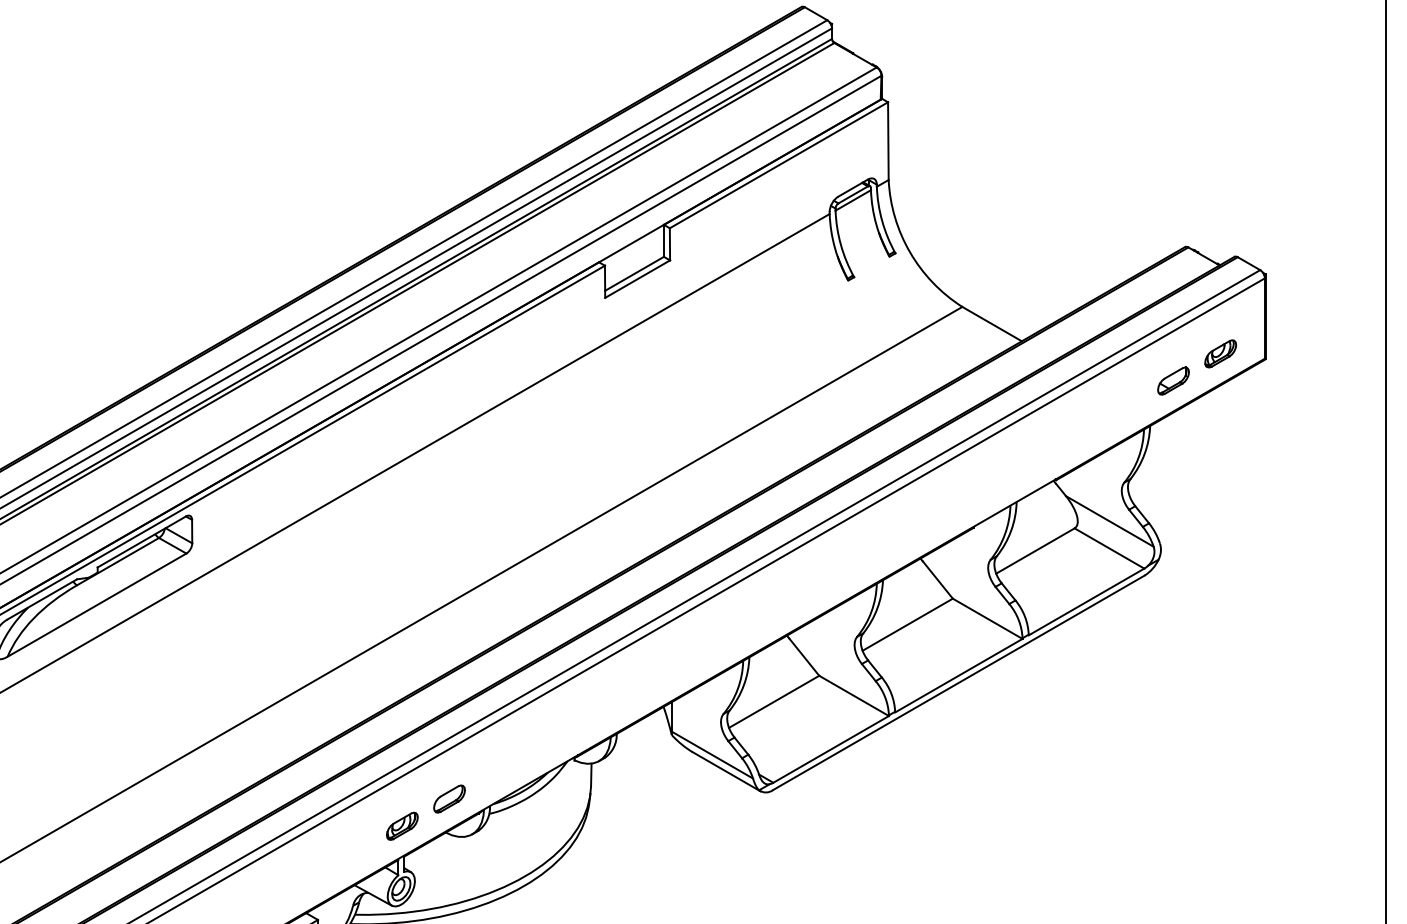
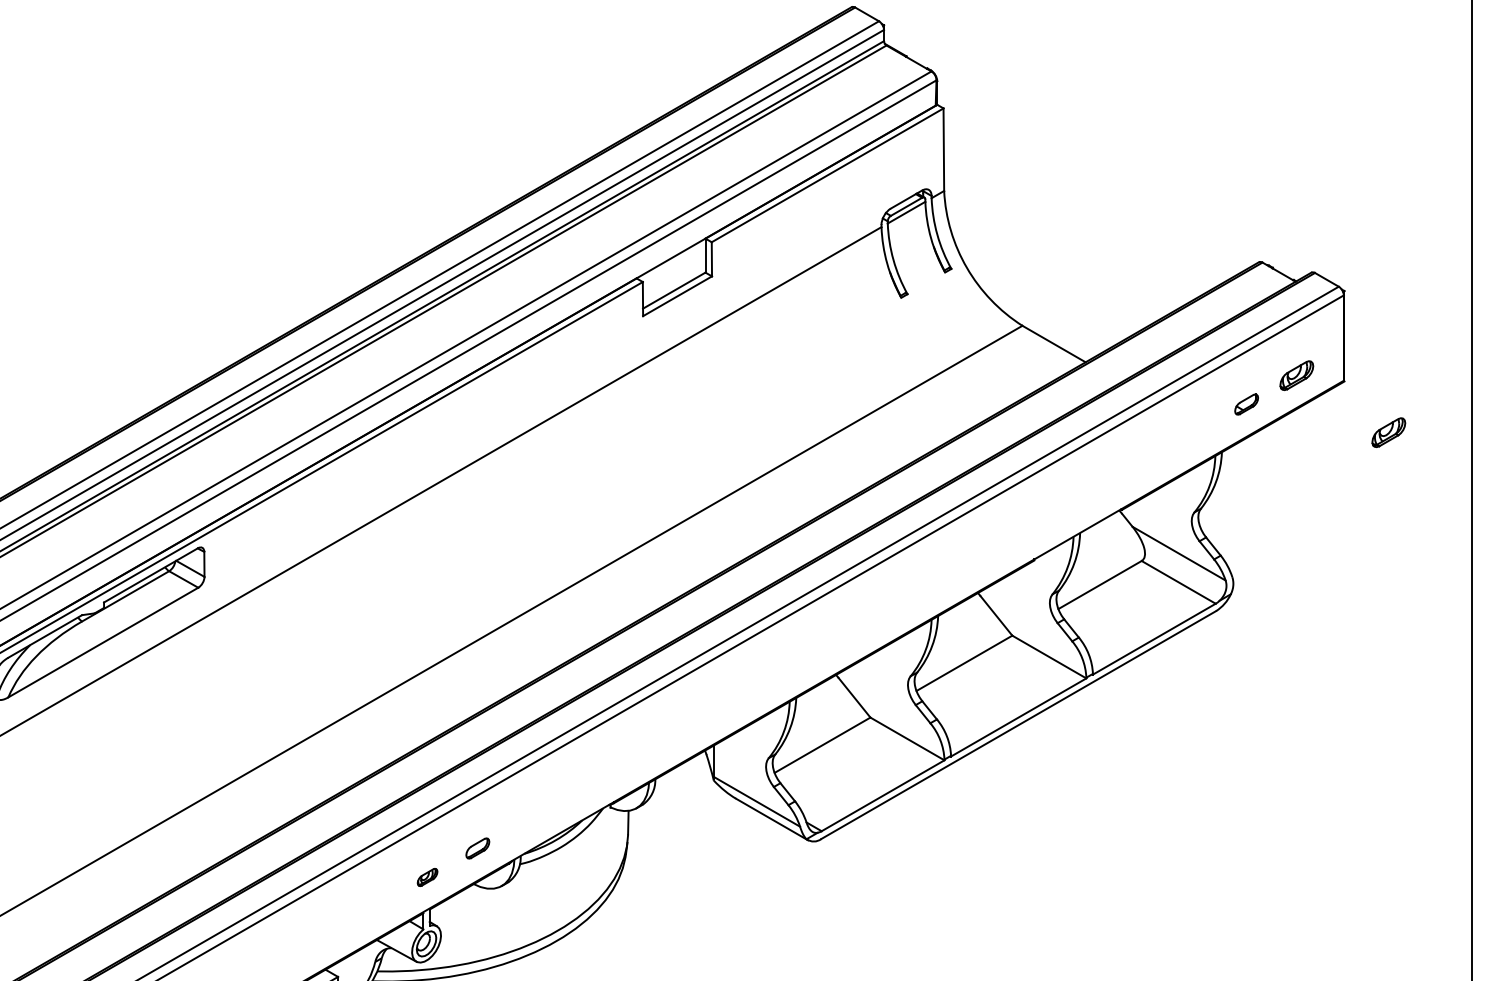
part: (1173, 381) -> (1246, 404), size x0.7
part: (1307, 407) -> (1388, 432), added
part: (449, 799) -> (477, 848), size x0.7
part: (402, 826) -> (427, 877), size x0.6

